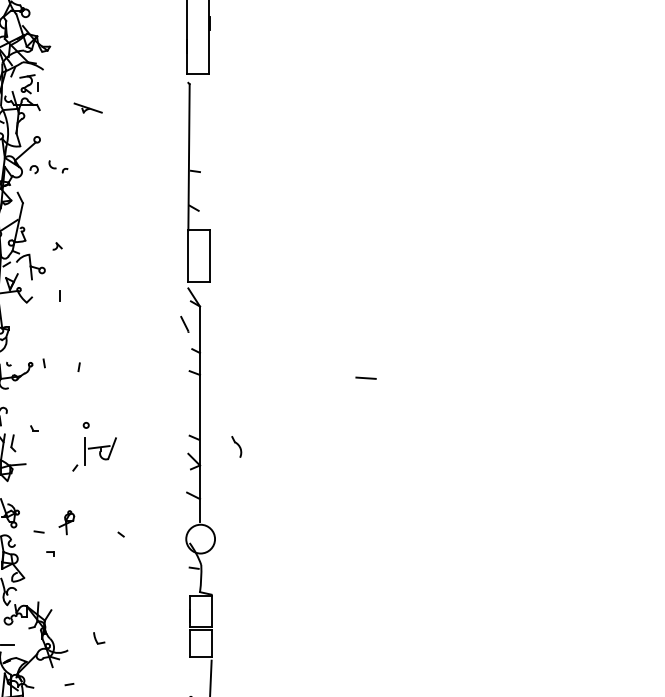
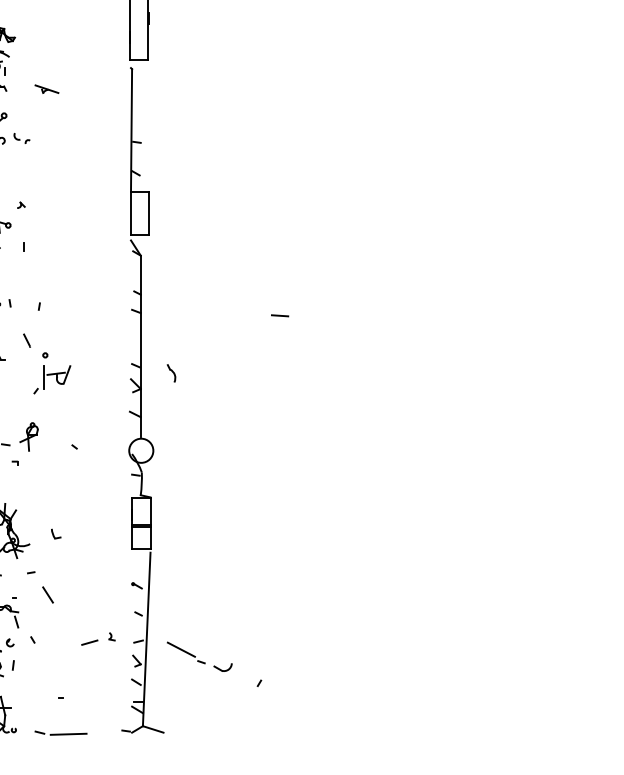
line: (184, 324) -> (26, 340), moved
part: (66, 522) -> (28, 436), size x1.43

